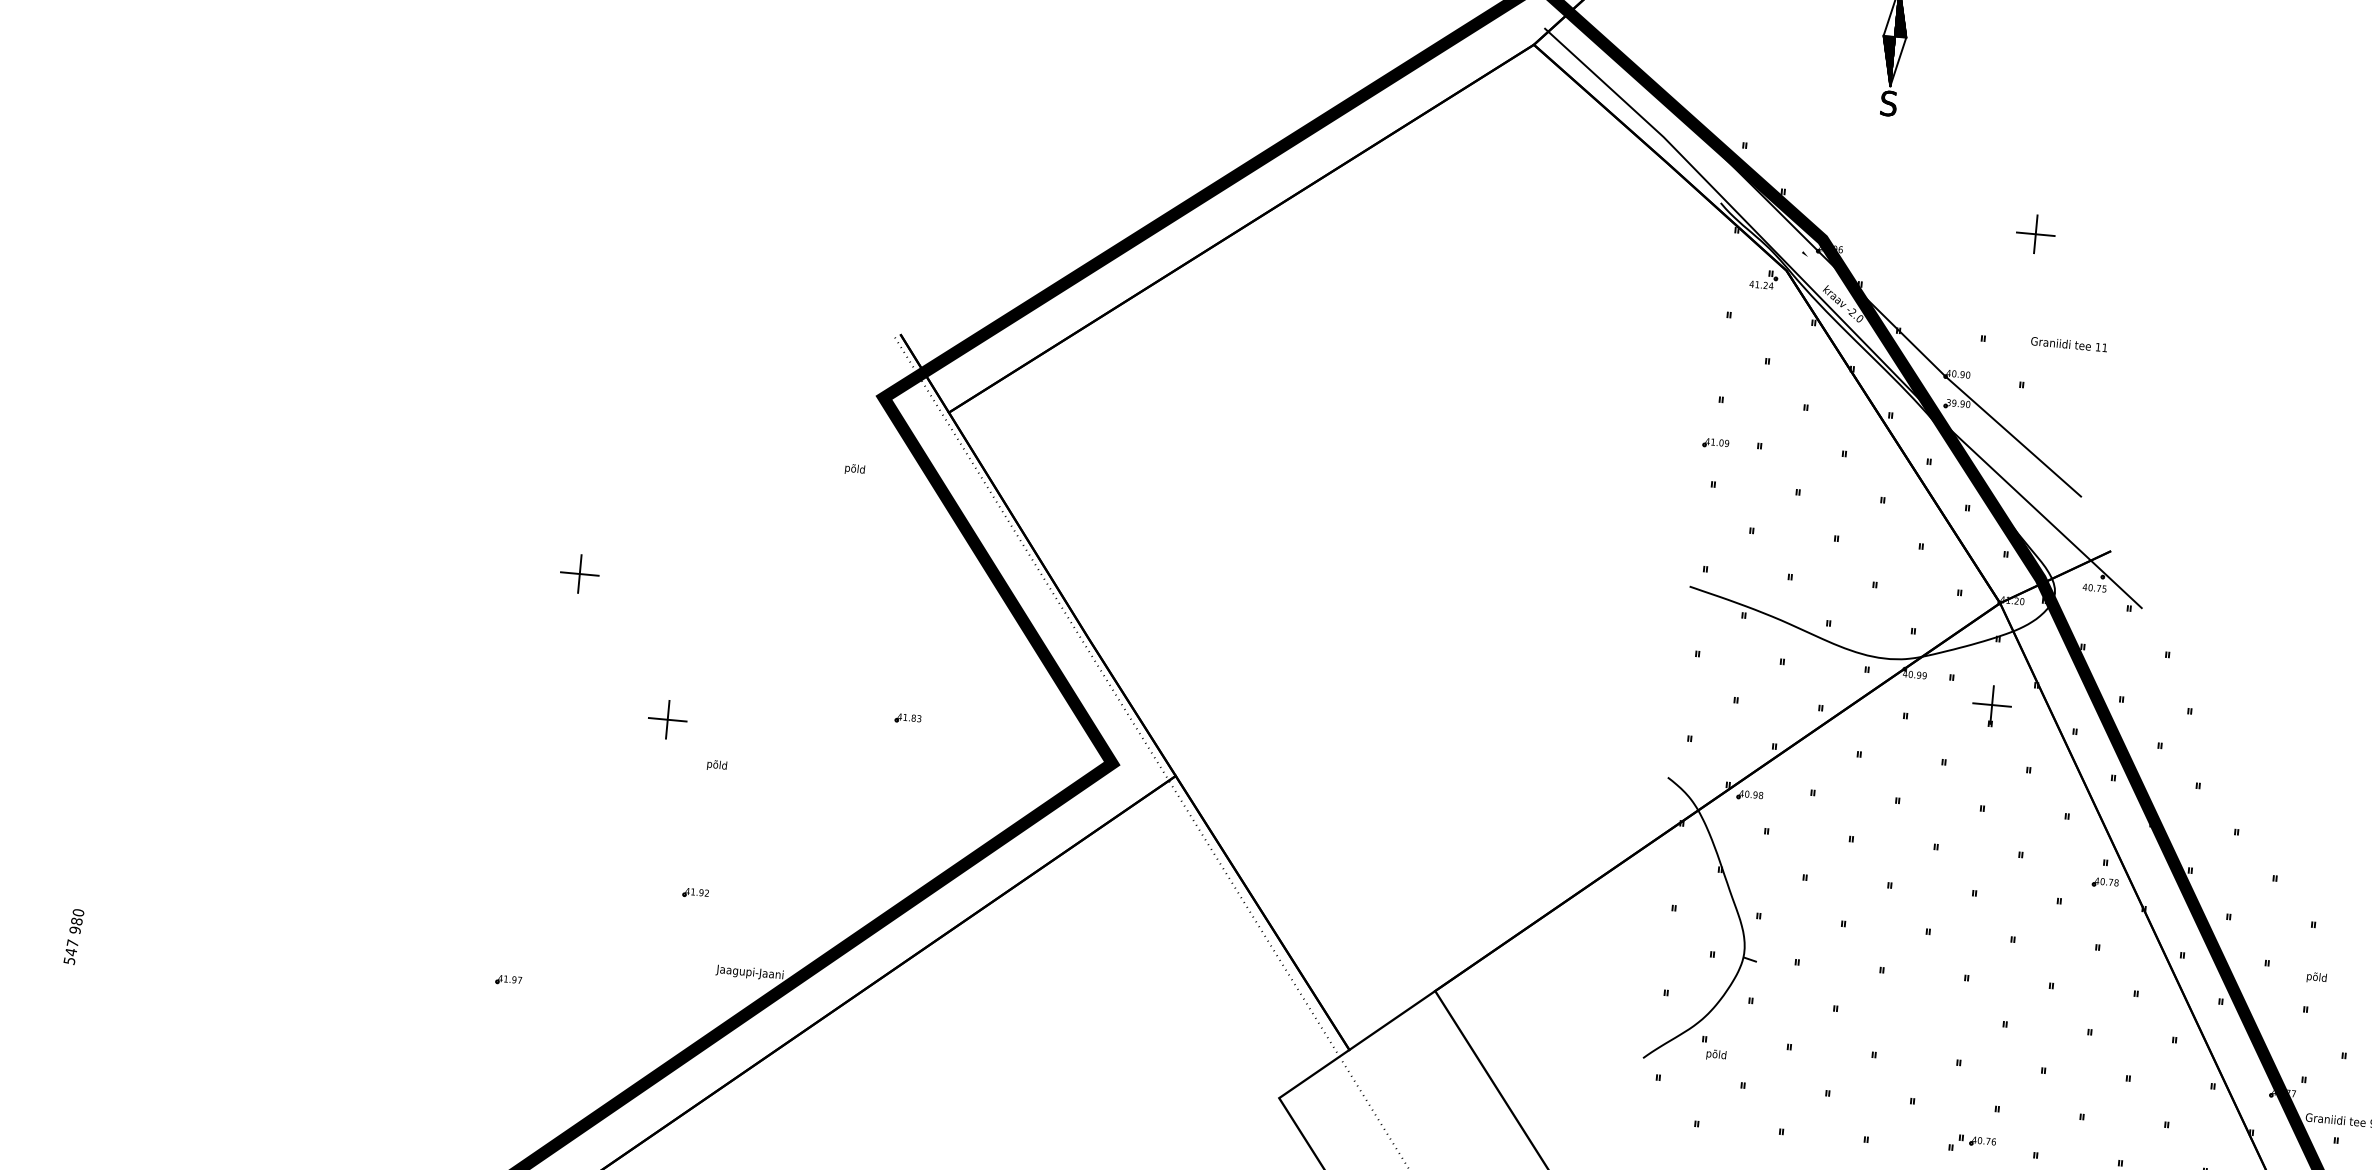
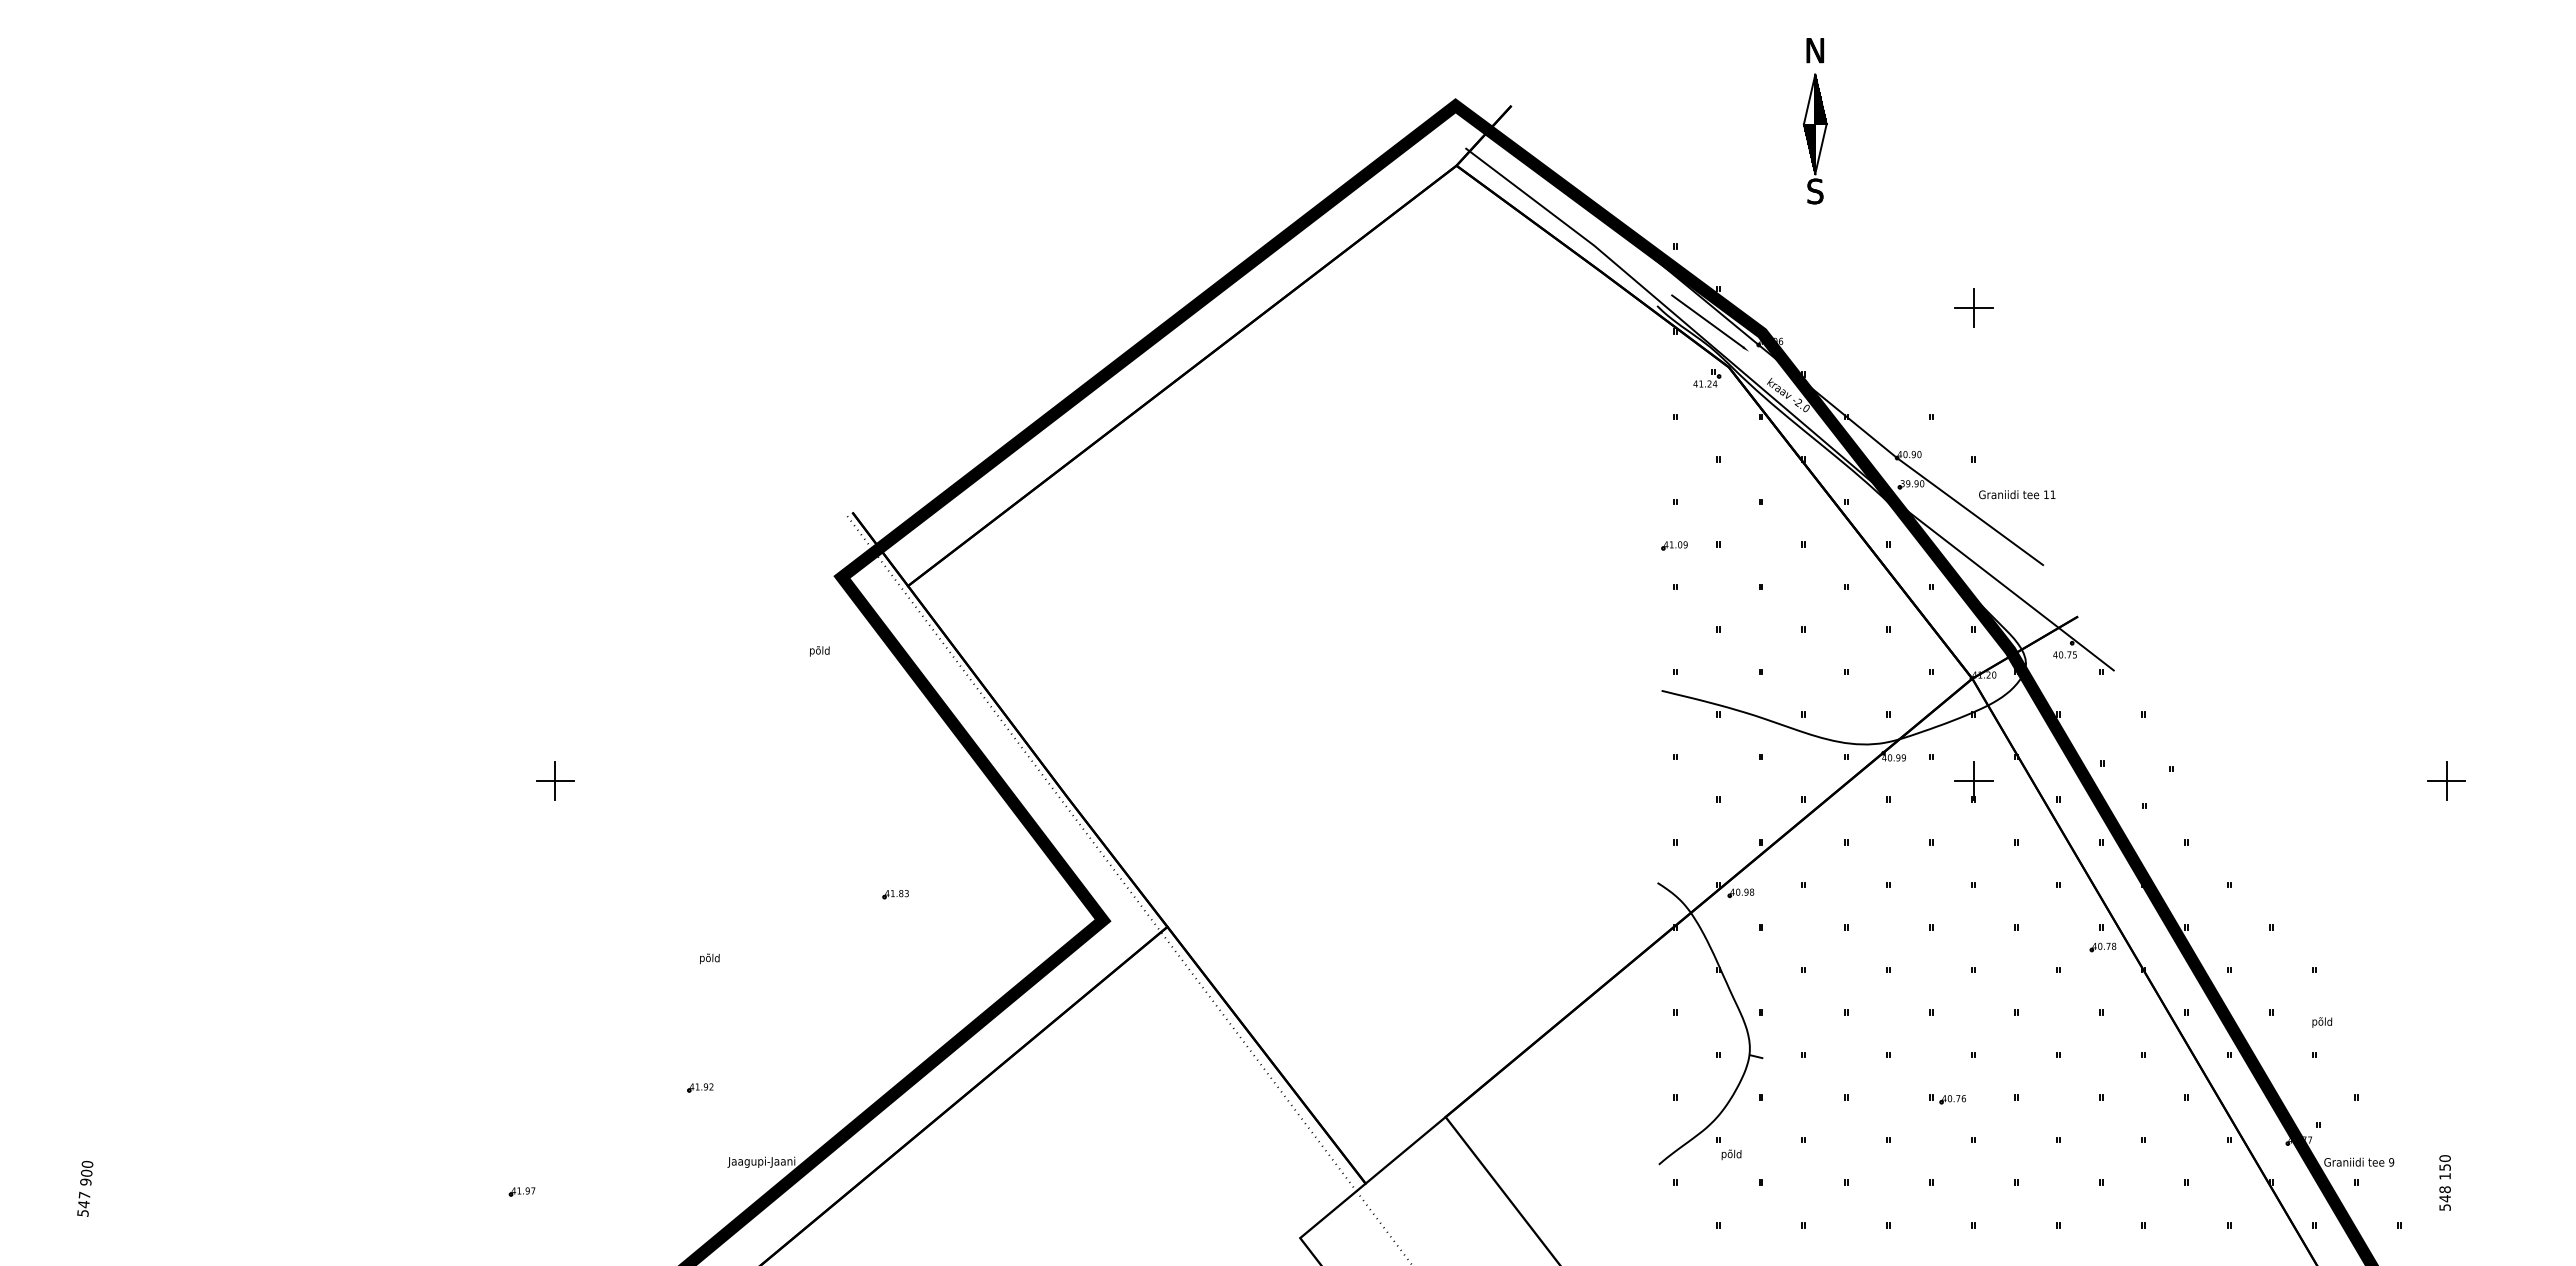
line: (1769, 223) -> (1707, 321), added
text: (2069, 344) -> (2017, 494), moved
part: (667, 719) -> (656, 917), removed
text: (76, 920) -> (86, 1172), 980 -> 900
part: (1977, 1141) -> (1947, 1099), moved

